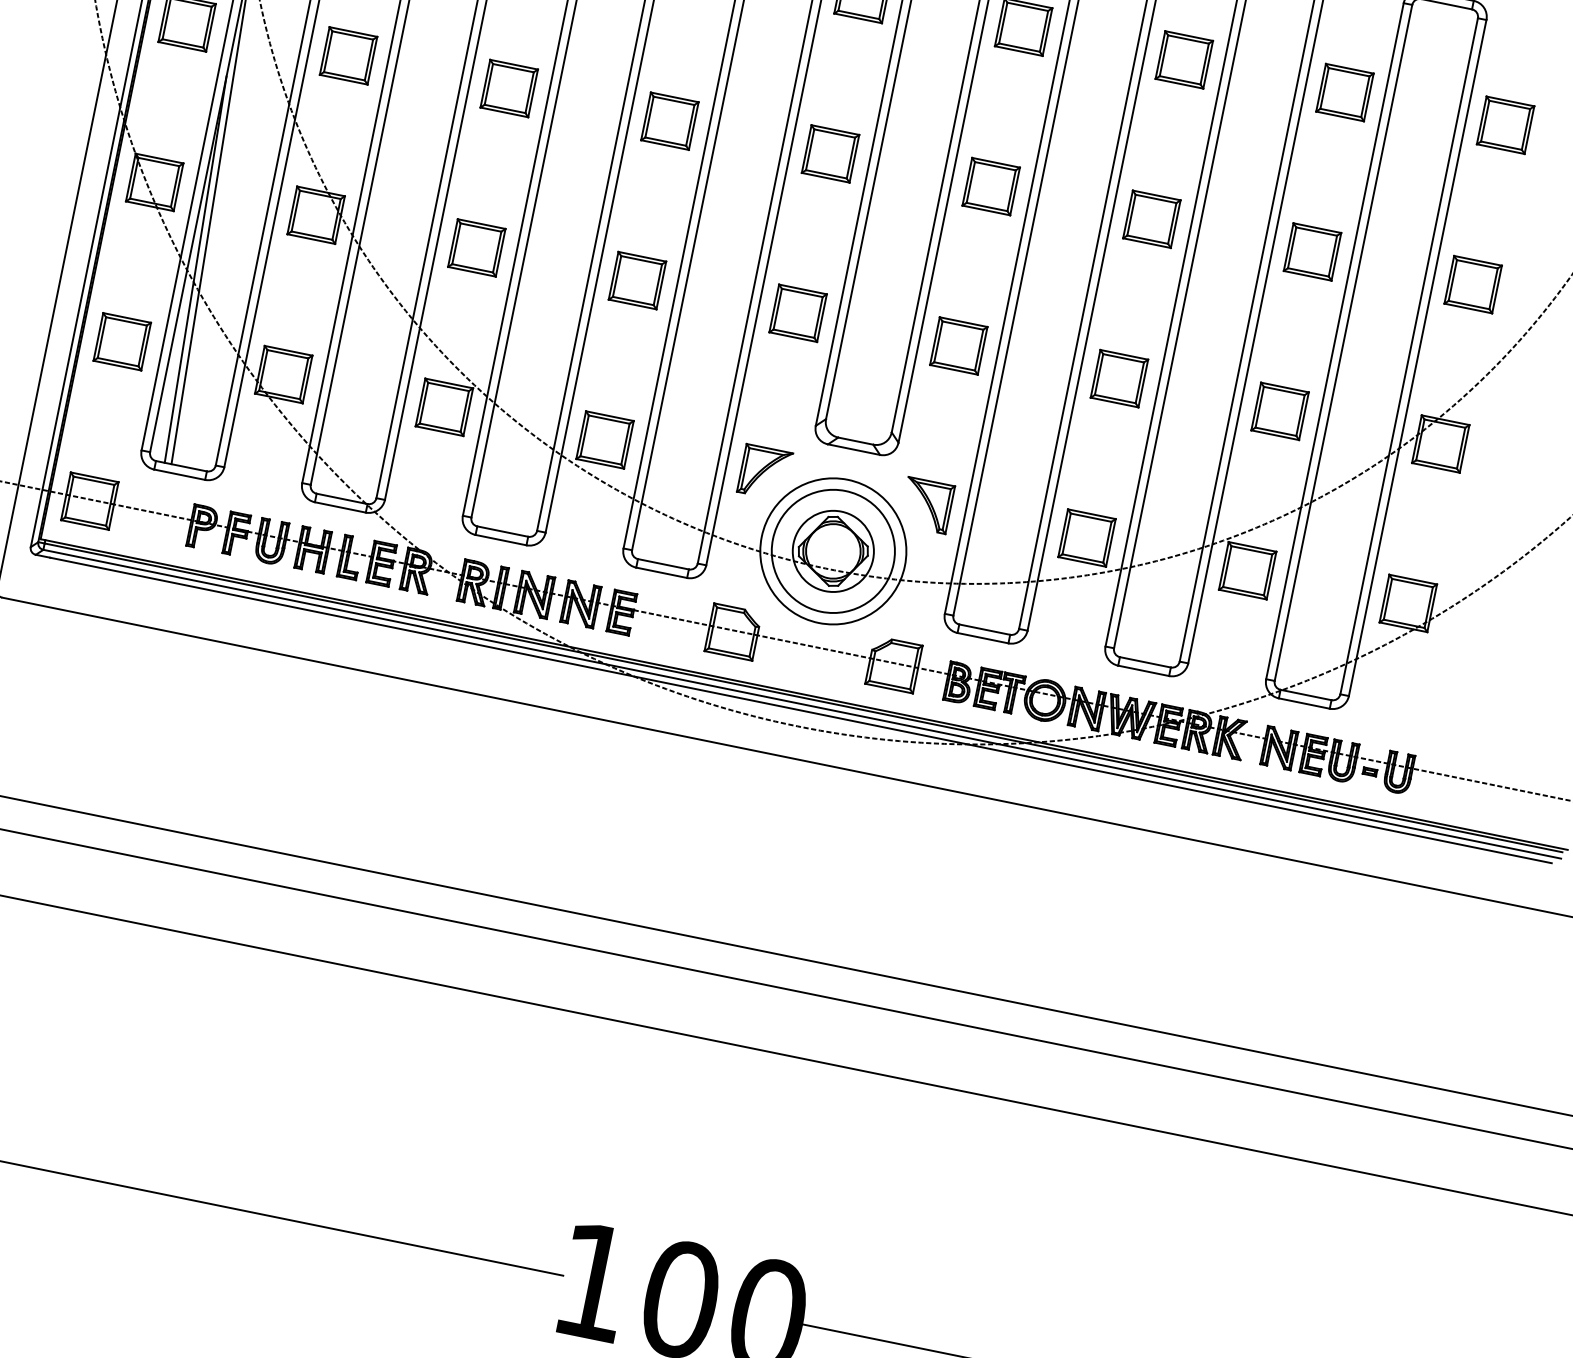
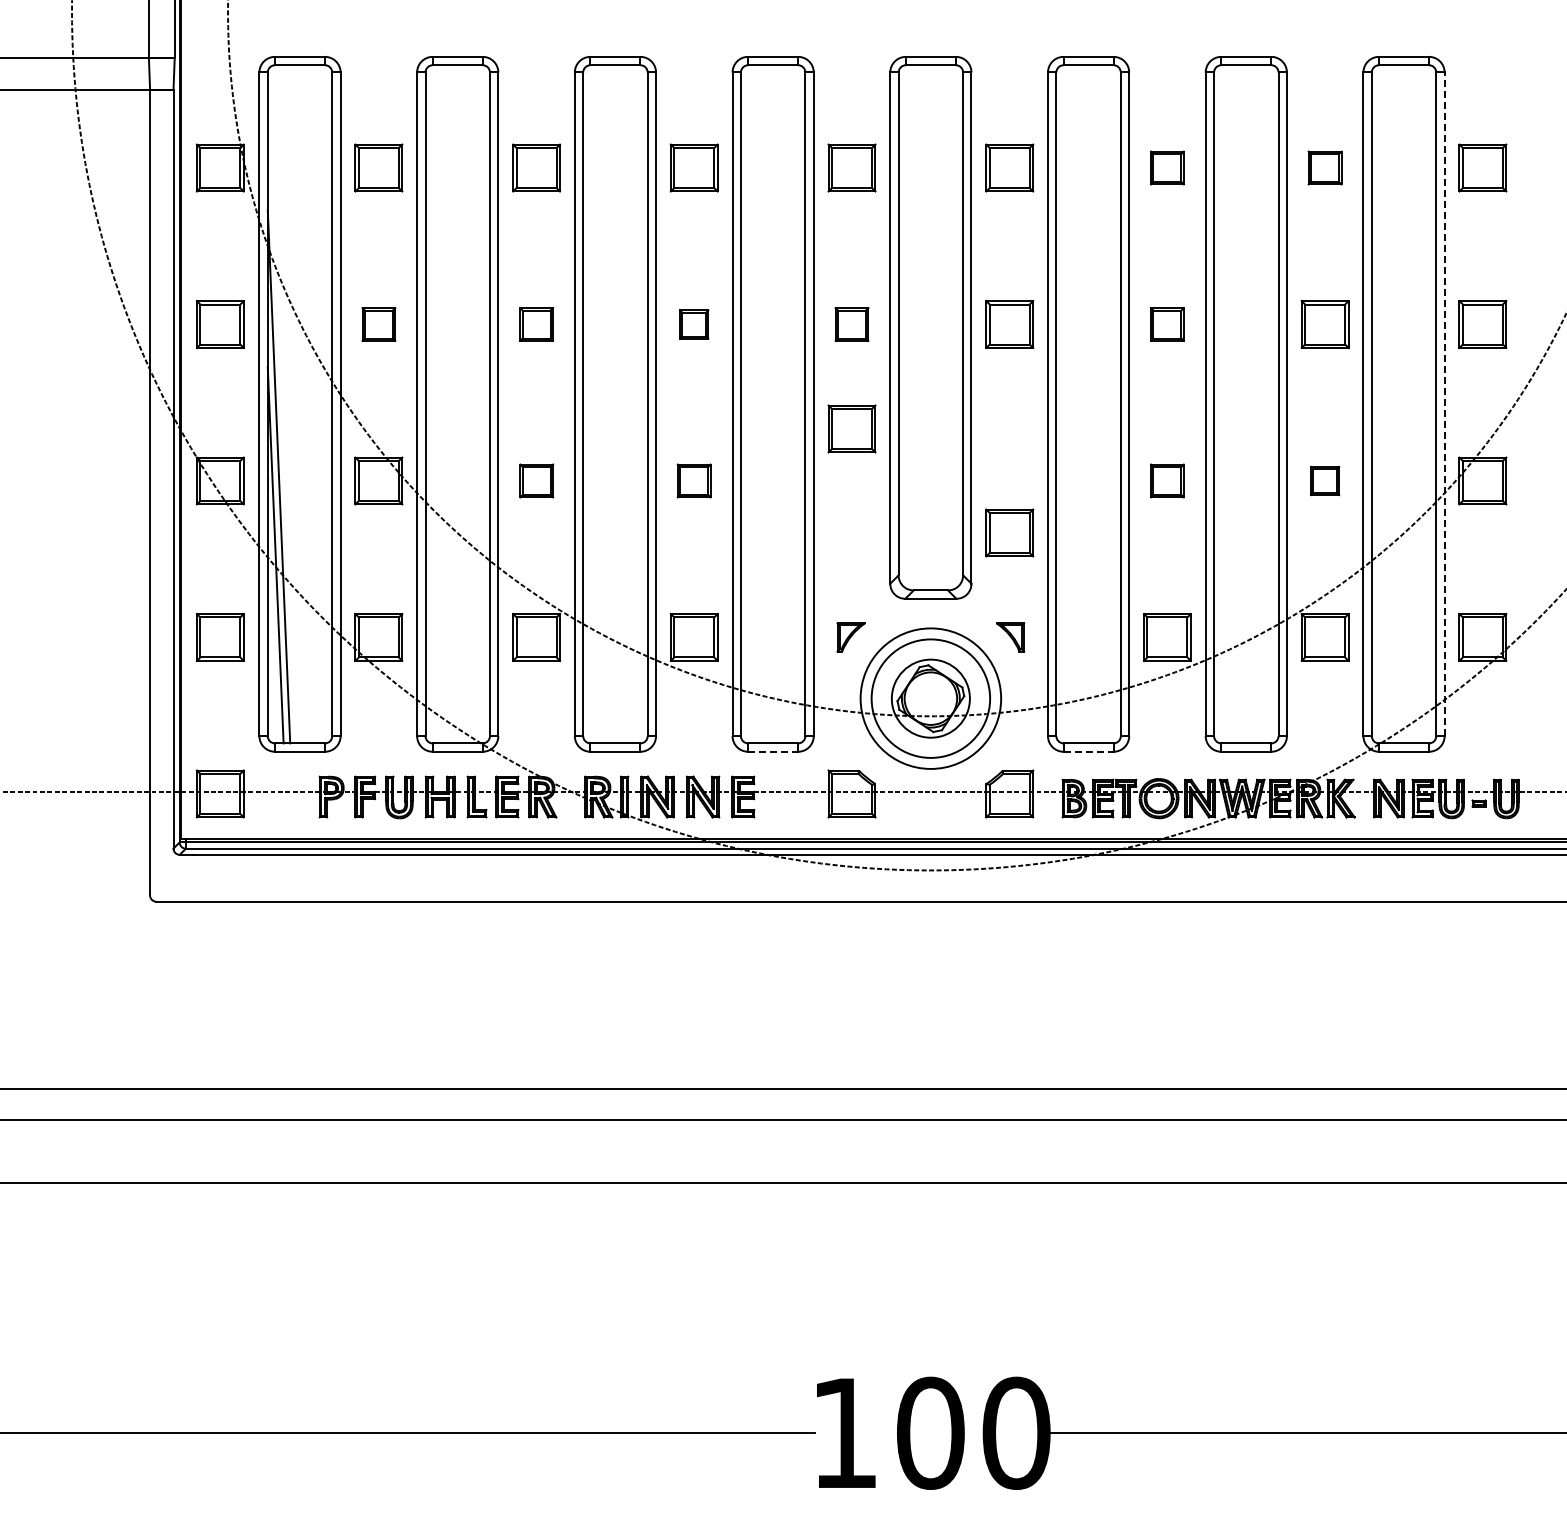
part: (348, 55) -> (378, 324), size x0.7
part: (1184, 59) -> (1167, 167), size x0.7
part: (509, 88) -> (536, 324), size x0.7
part: (1344, 91) -> (1324, 167), size x0.7
part: (669, 121) -> (693, 324), size x0.6
part: (830, 153) -> (851, 324), size x0.7
part: (1151, 219) -> (1167, 324), size x0.7
part: (476, 247) -> (536, 480), size x0.7
part: (636, 279) -> (693, 480), size x0.7
part: (797, 312) -> (851, 428), moved
part: (958, 345) -> (1009, 532), moved
line: (1417, 358) -> (1444, 404), solid -> dashed
part: (1119, 378) -> (1167, 480), size x0.7
part: (1279, 410) -> (1324, 480), size x0.6
part: (764, 472) -> (850, 637), size x0.6
part: (927, 505) -> (1010, 637), size x0.6
line: (662, 572) -> (773, 751), solid -> dashed
line: (982, 637) -> (1088, 751), solid -> dashed

